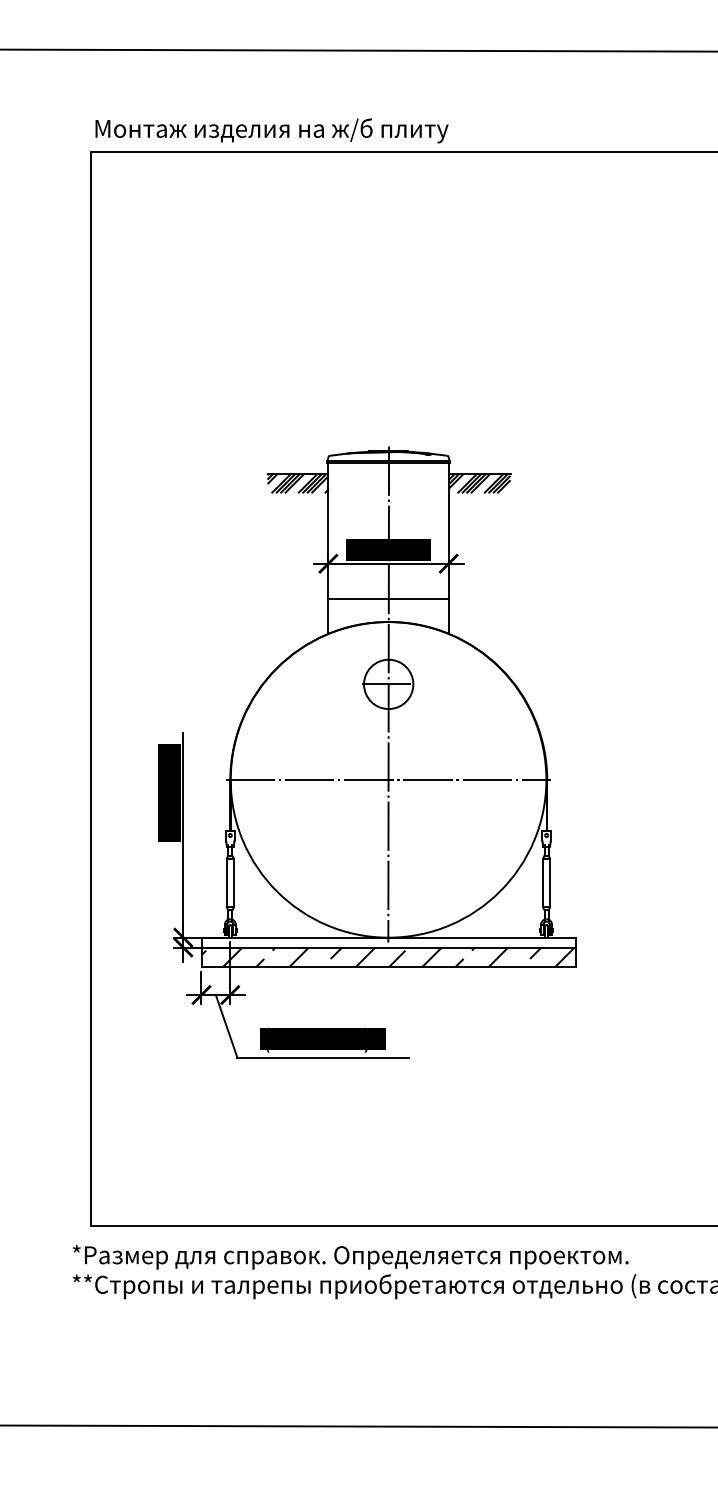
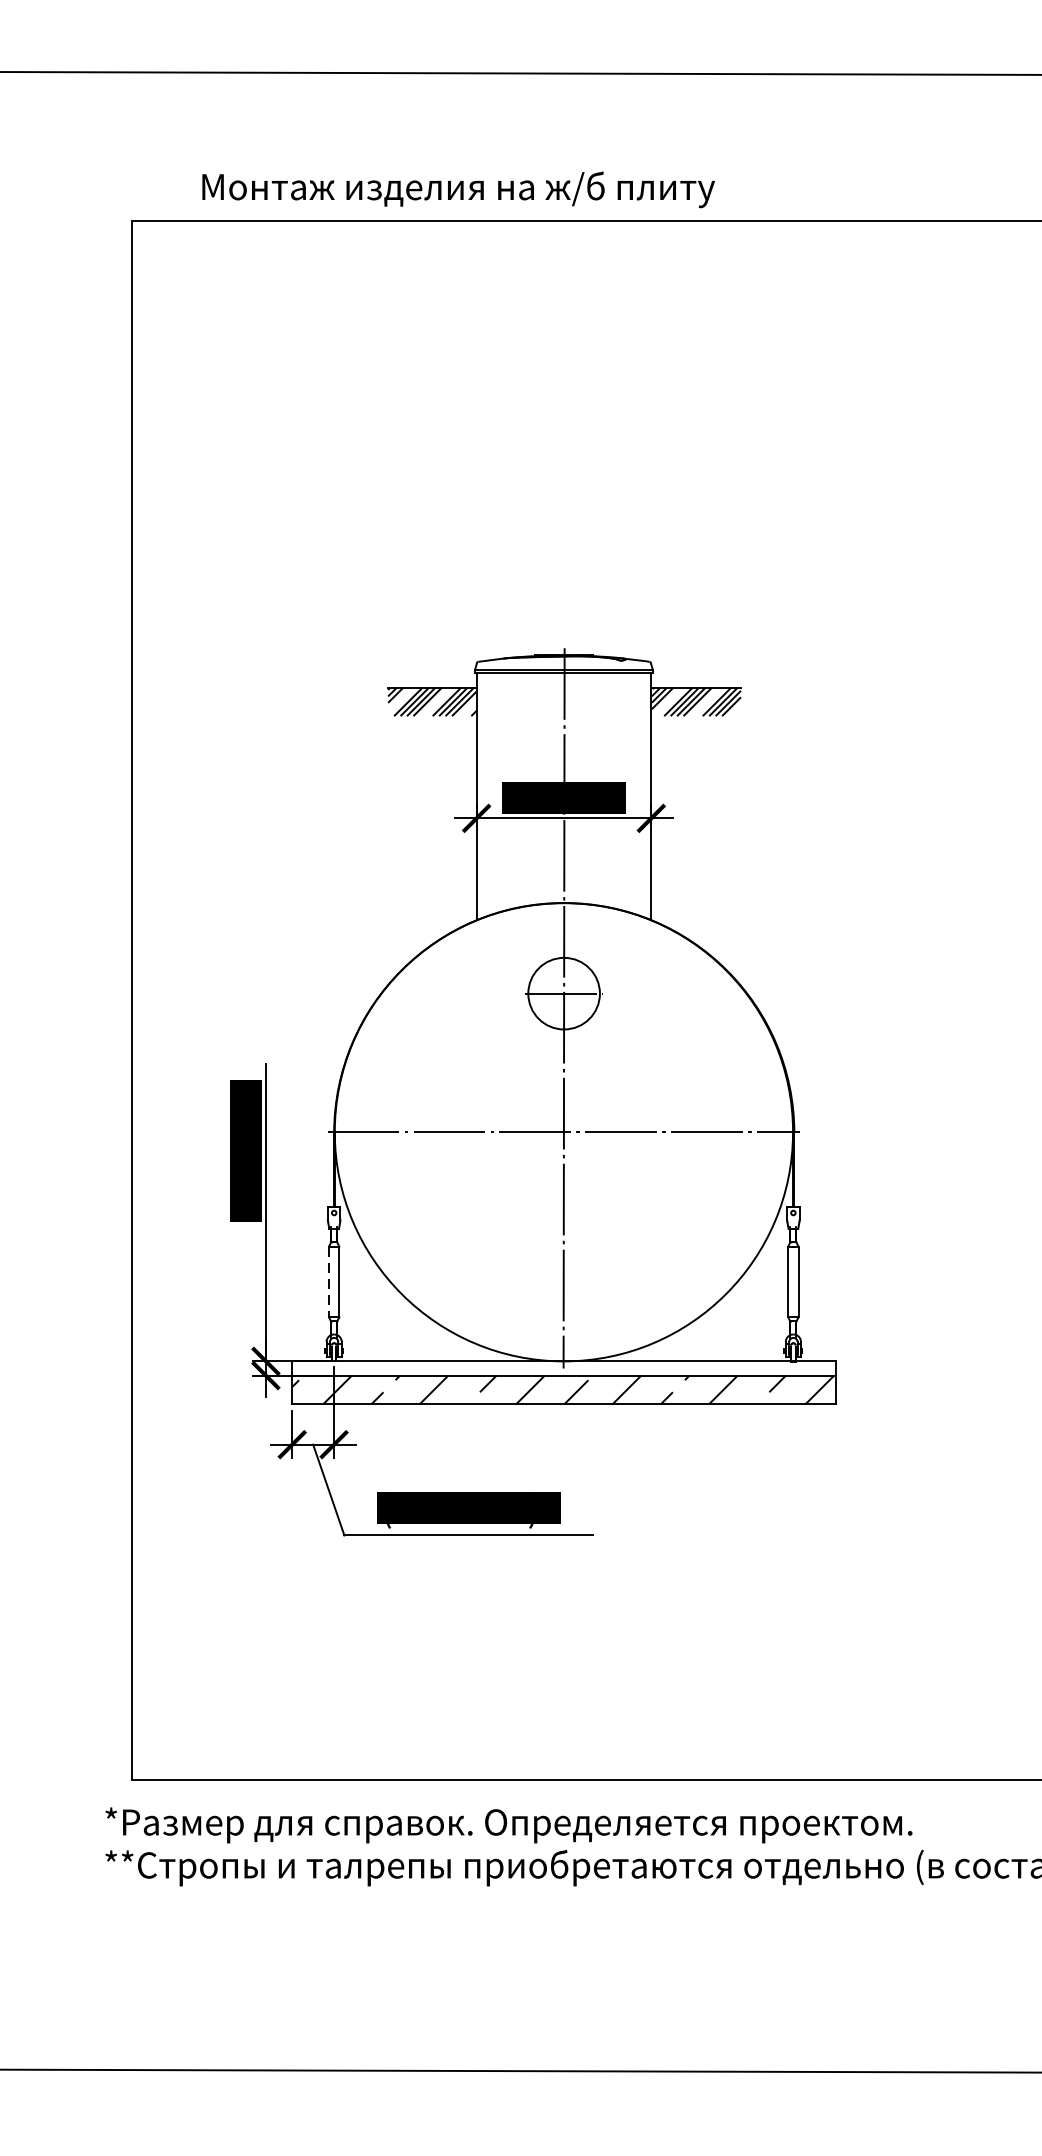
text: (271, 130) -> (457, 189), moved
line: (388, 599) -> (563, 870), removed
line: (226, 883) -> (328, 1282), solid -> dashed

